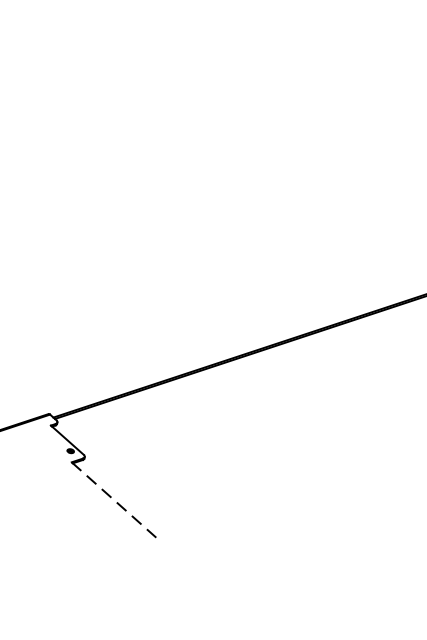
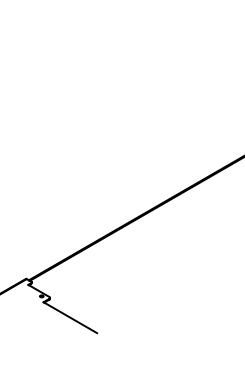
line: (114, 499) -> (70, 317), dashed -> solid

